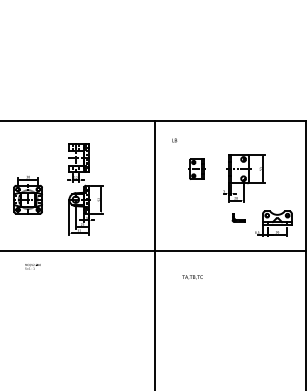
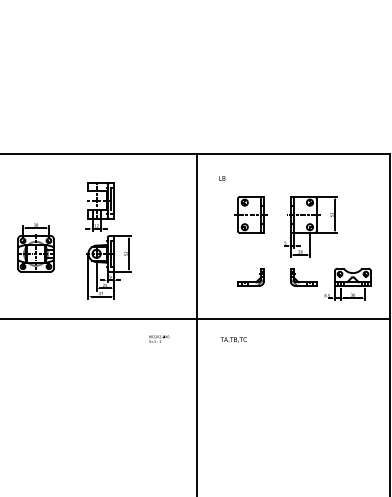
part: (196, 169) -> (250, 215), size x1.43
part: (197, 217) -> (251, 276), added
part: (238, 217) -> (303, 276), size x1.67
text: (32, 266) -> (158, 338), moved
text: (192, 277) -> (233, 340), moved

